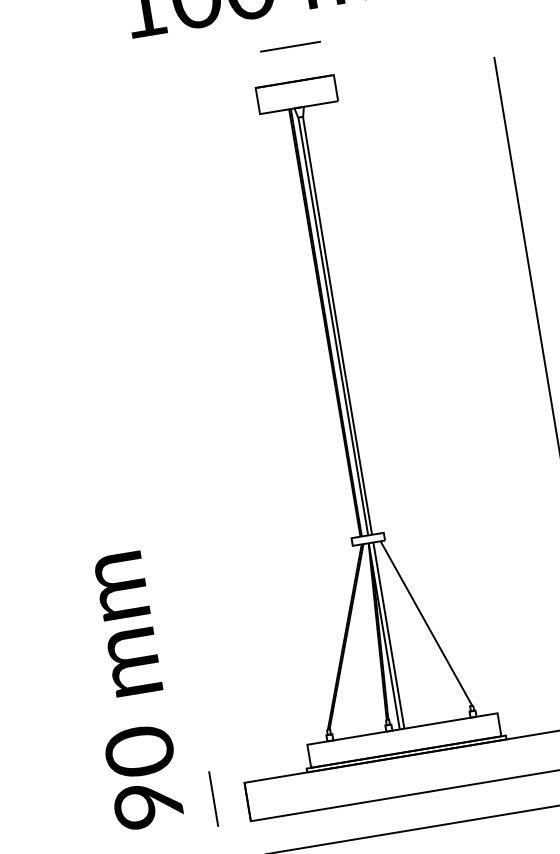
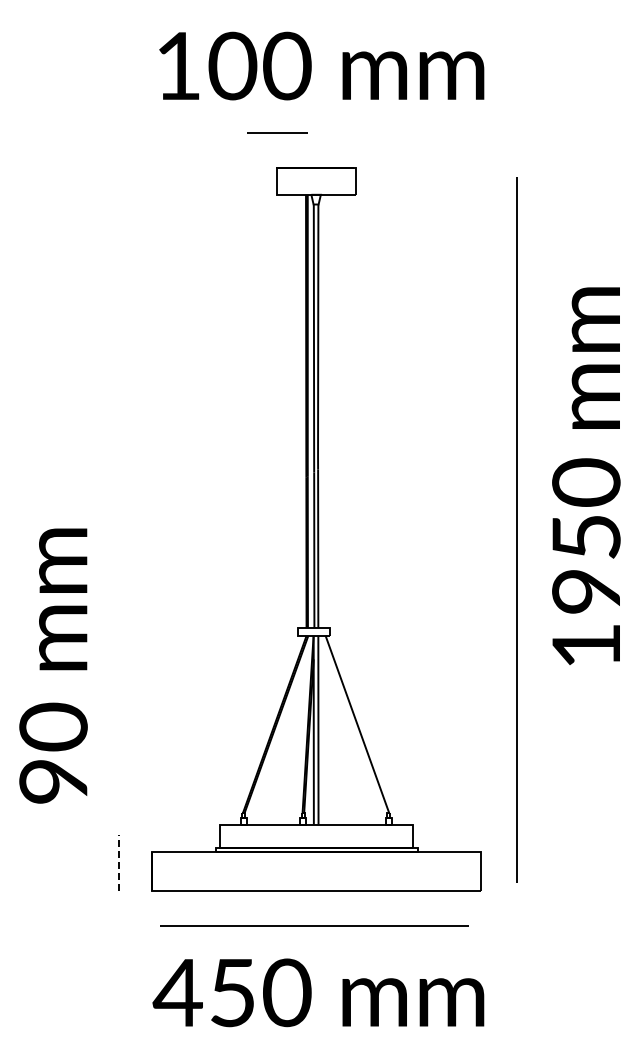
line: (290, 45) -> (277, 132), moved
text: (129, 690) -> (53, 665), moved
line: (213, 798) -> (118, 862), solid -> dashed

